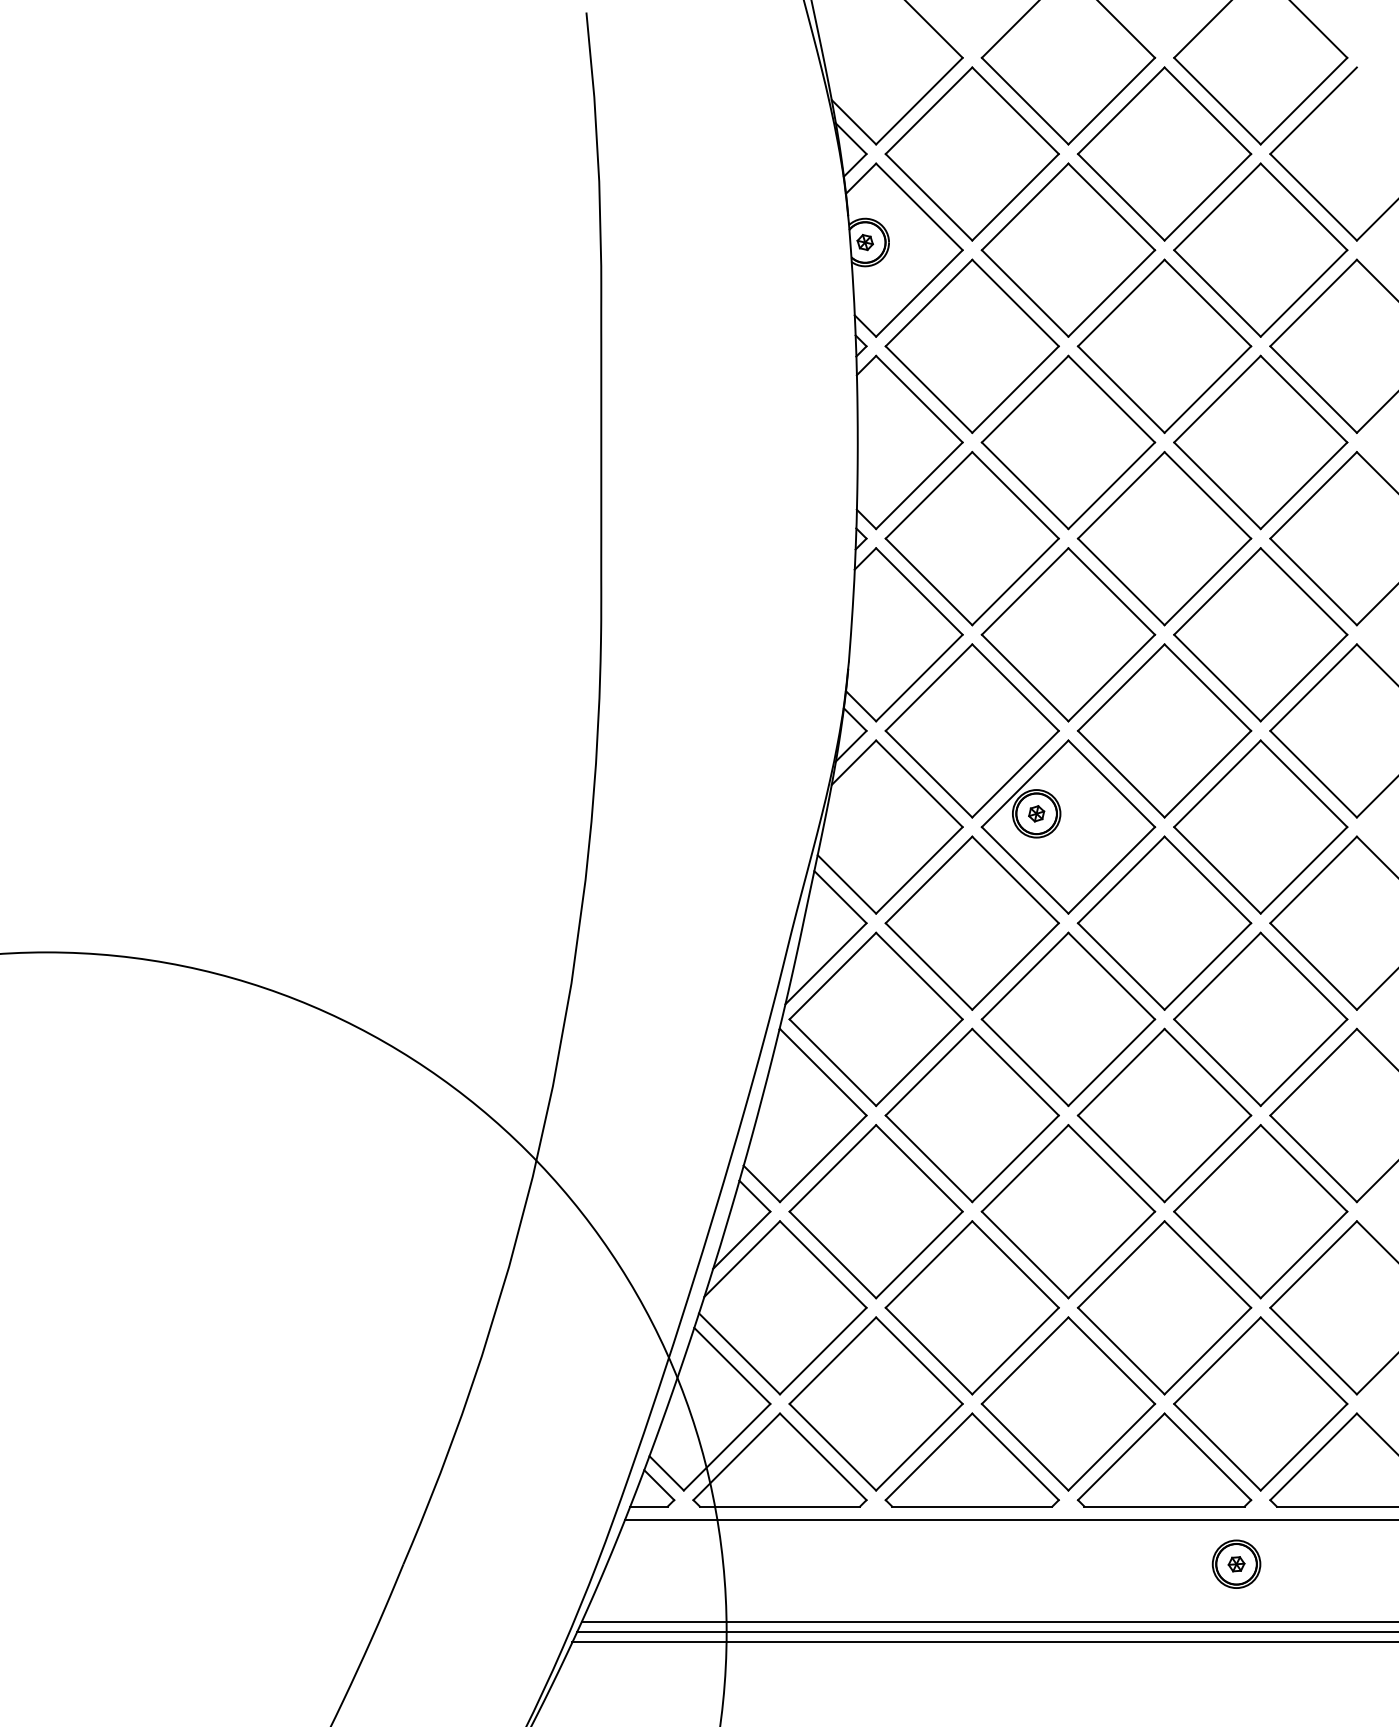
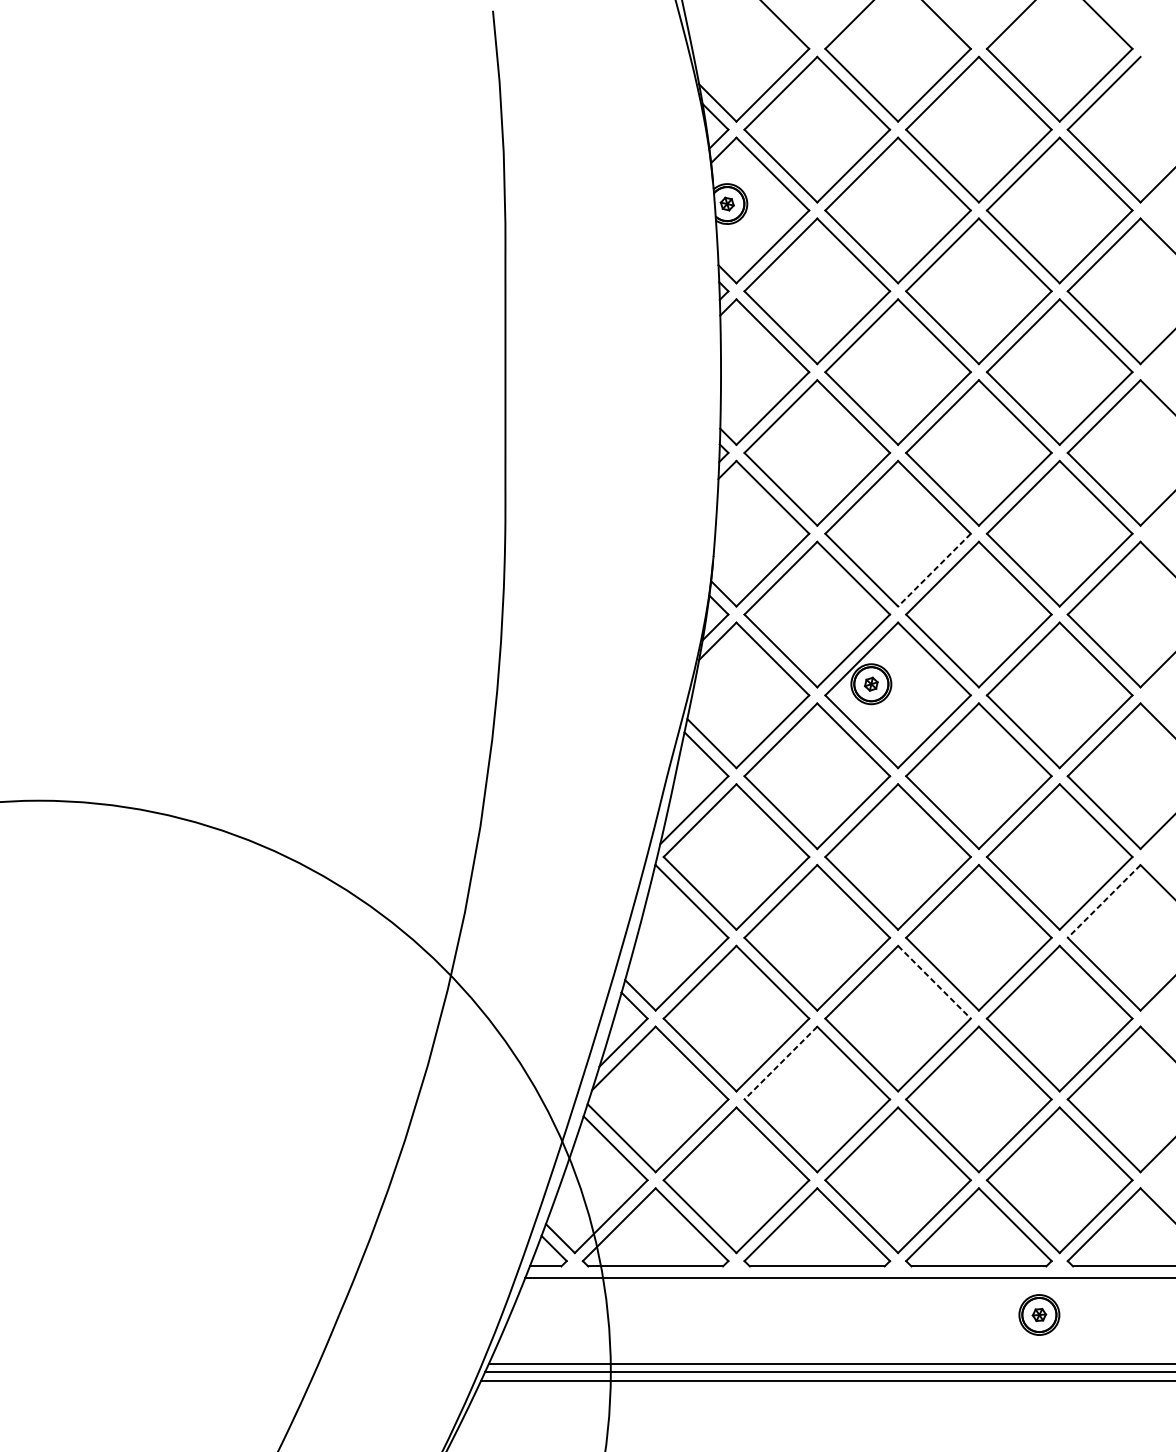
line: (1111, 678) -> (934, 570), solid -> dashed
line: (1313, 1072) -> (1104, 901), solid -> dashed
line: (1112, 1168) -> (935, 982), solid -> dashed
line: (928, 1264) -> (780, 1063), solid -> dashed

